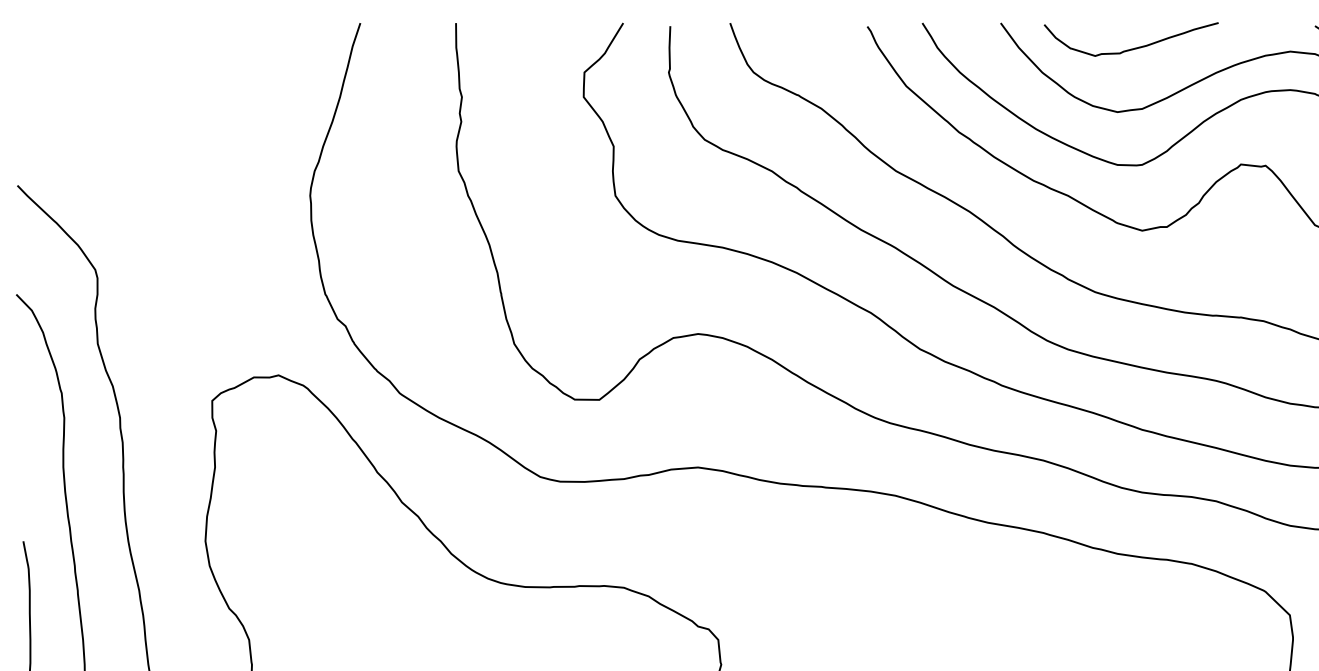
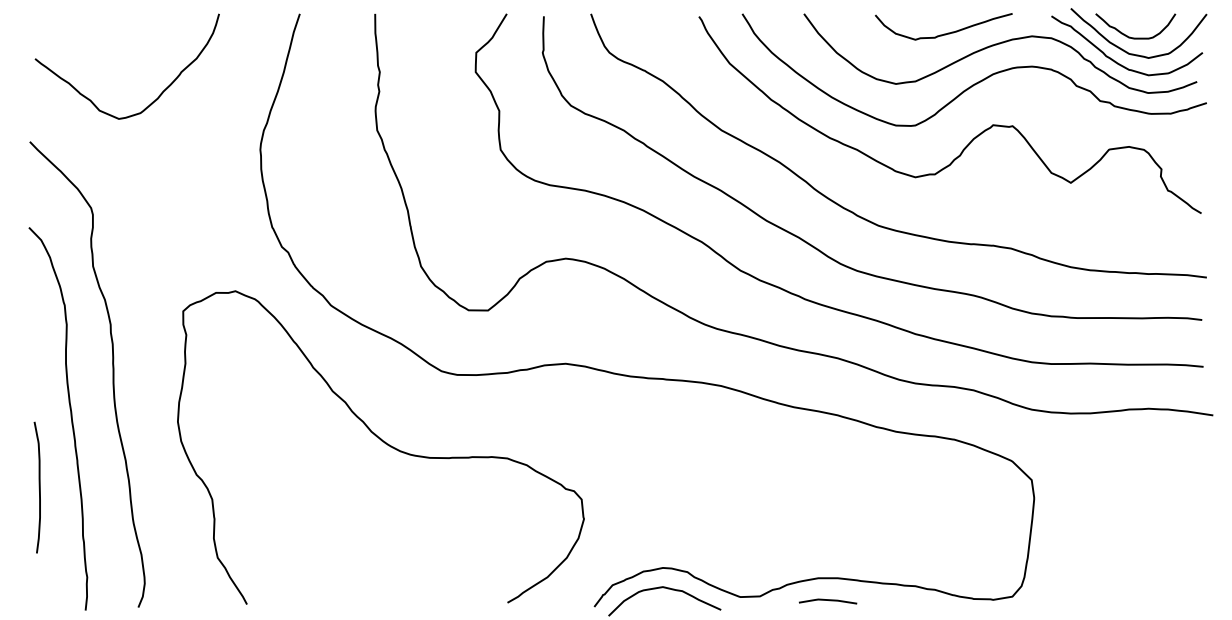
curve: (1132, 48) -> (944, 33), moved
curve: (182, 125) -> (159, 94), added

